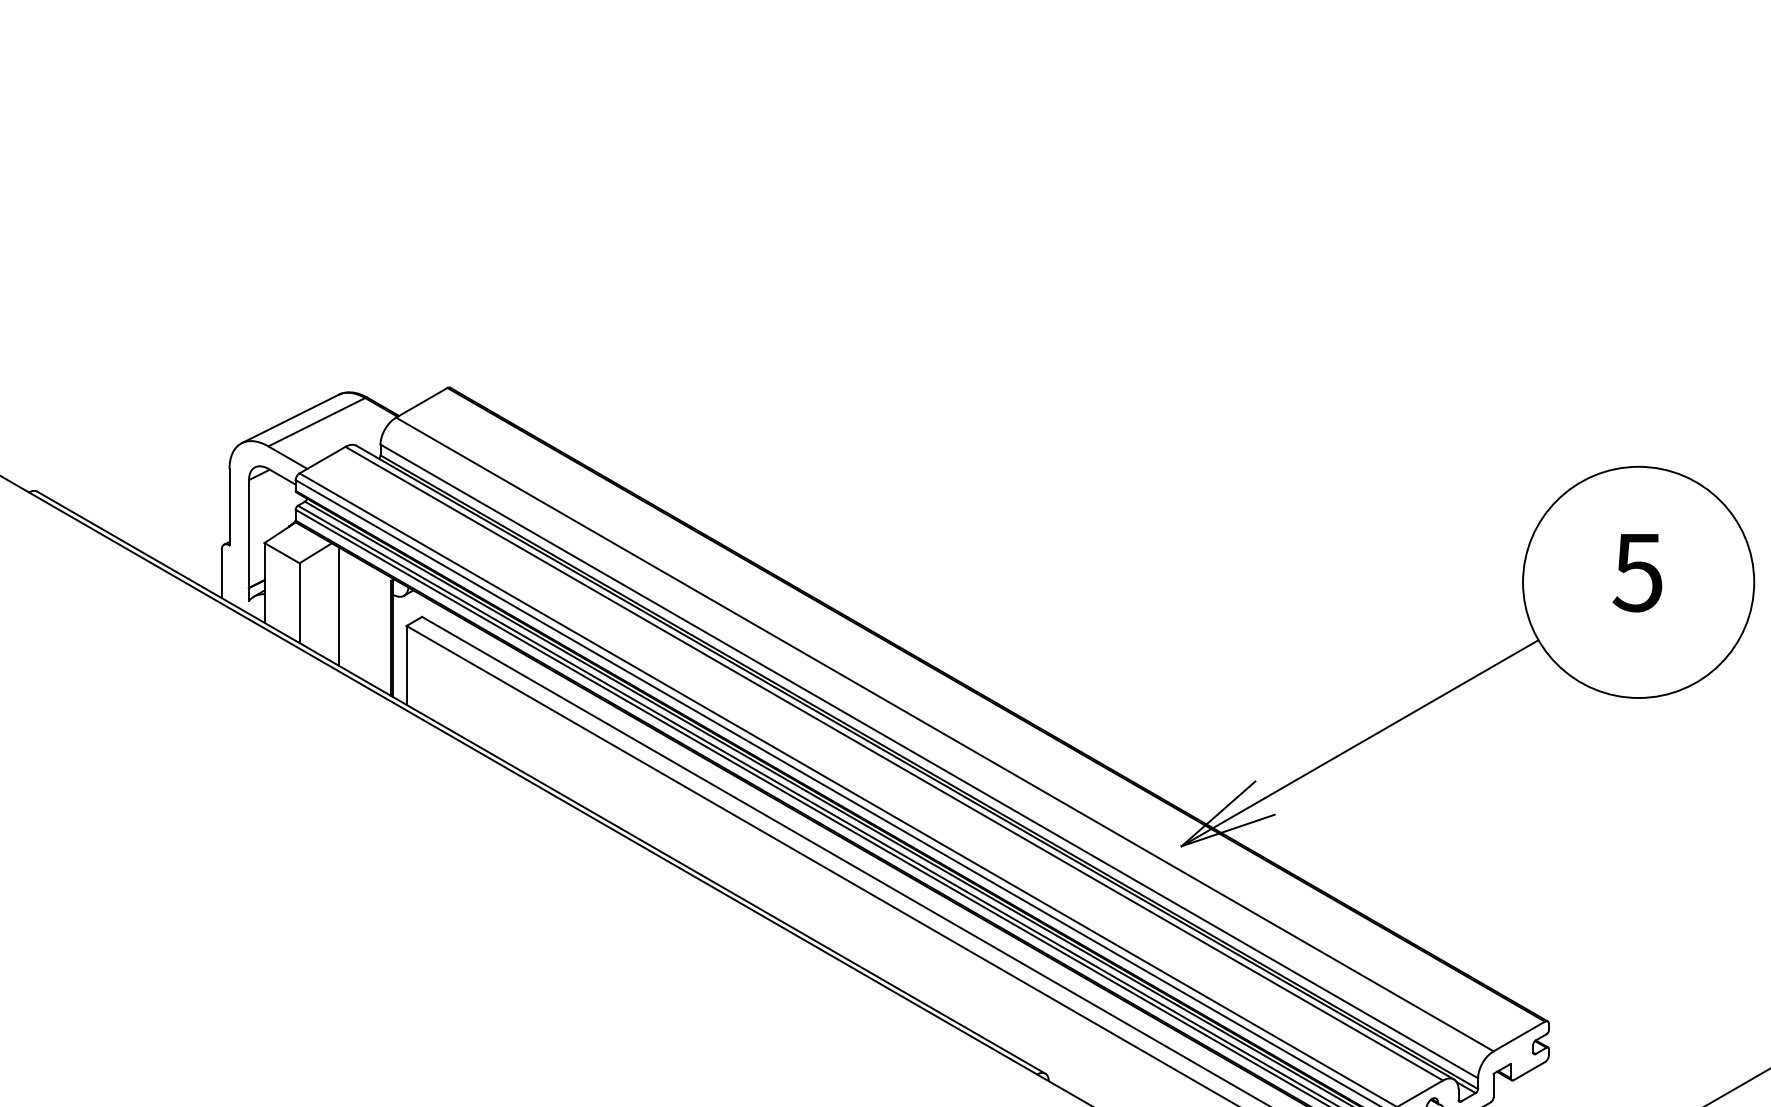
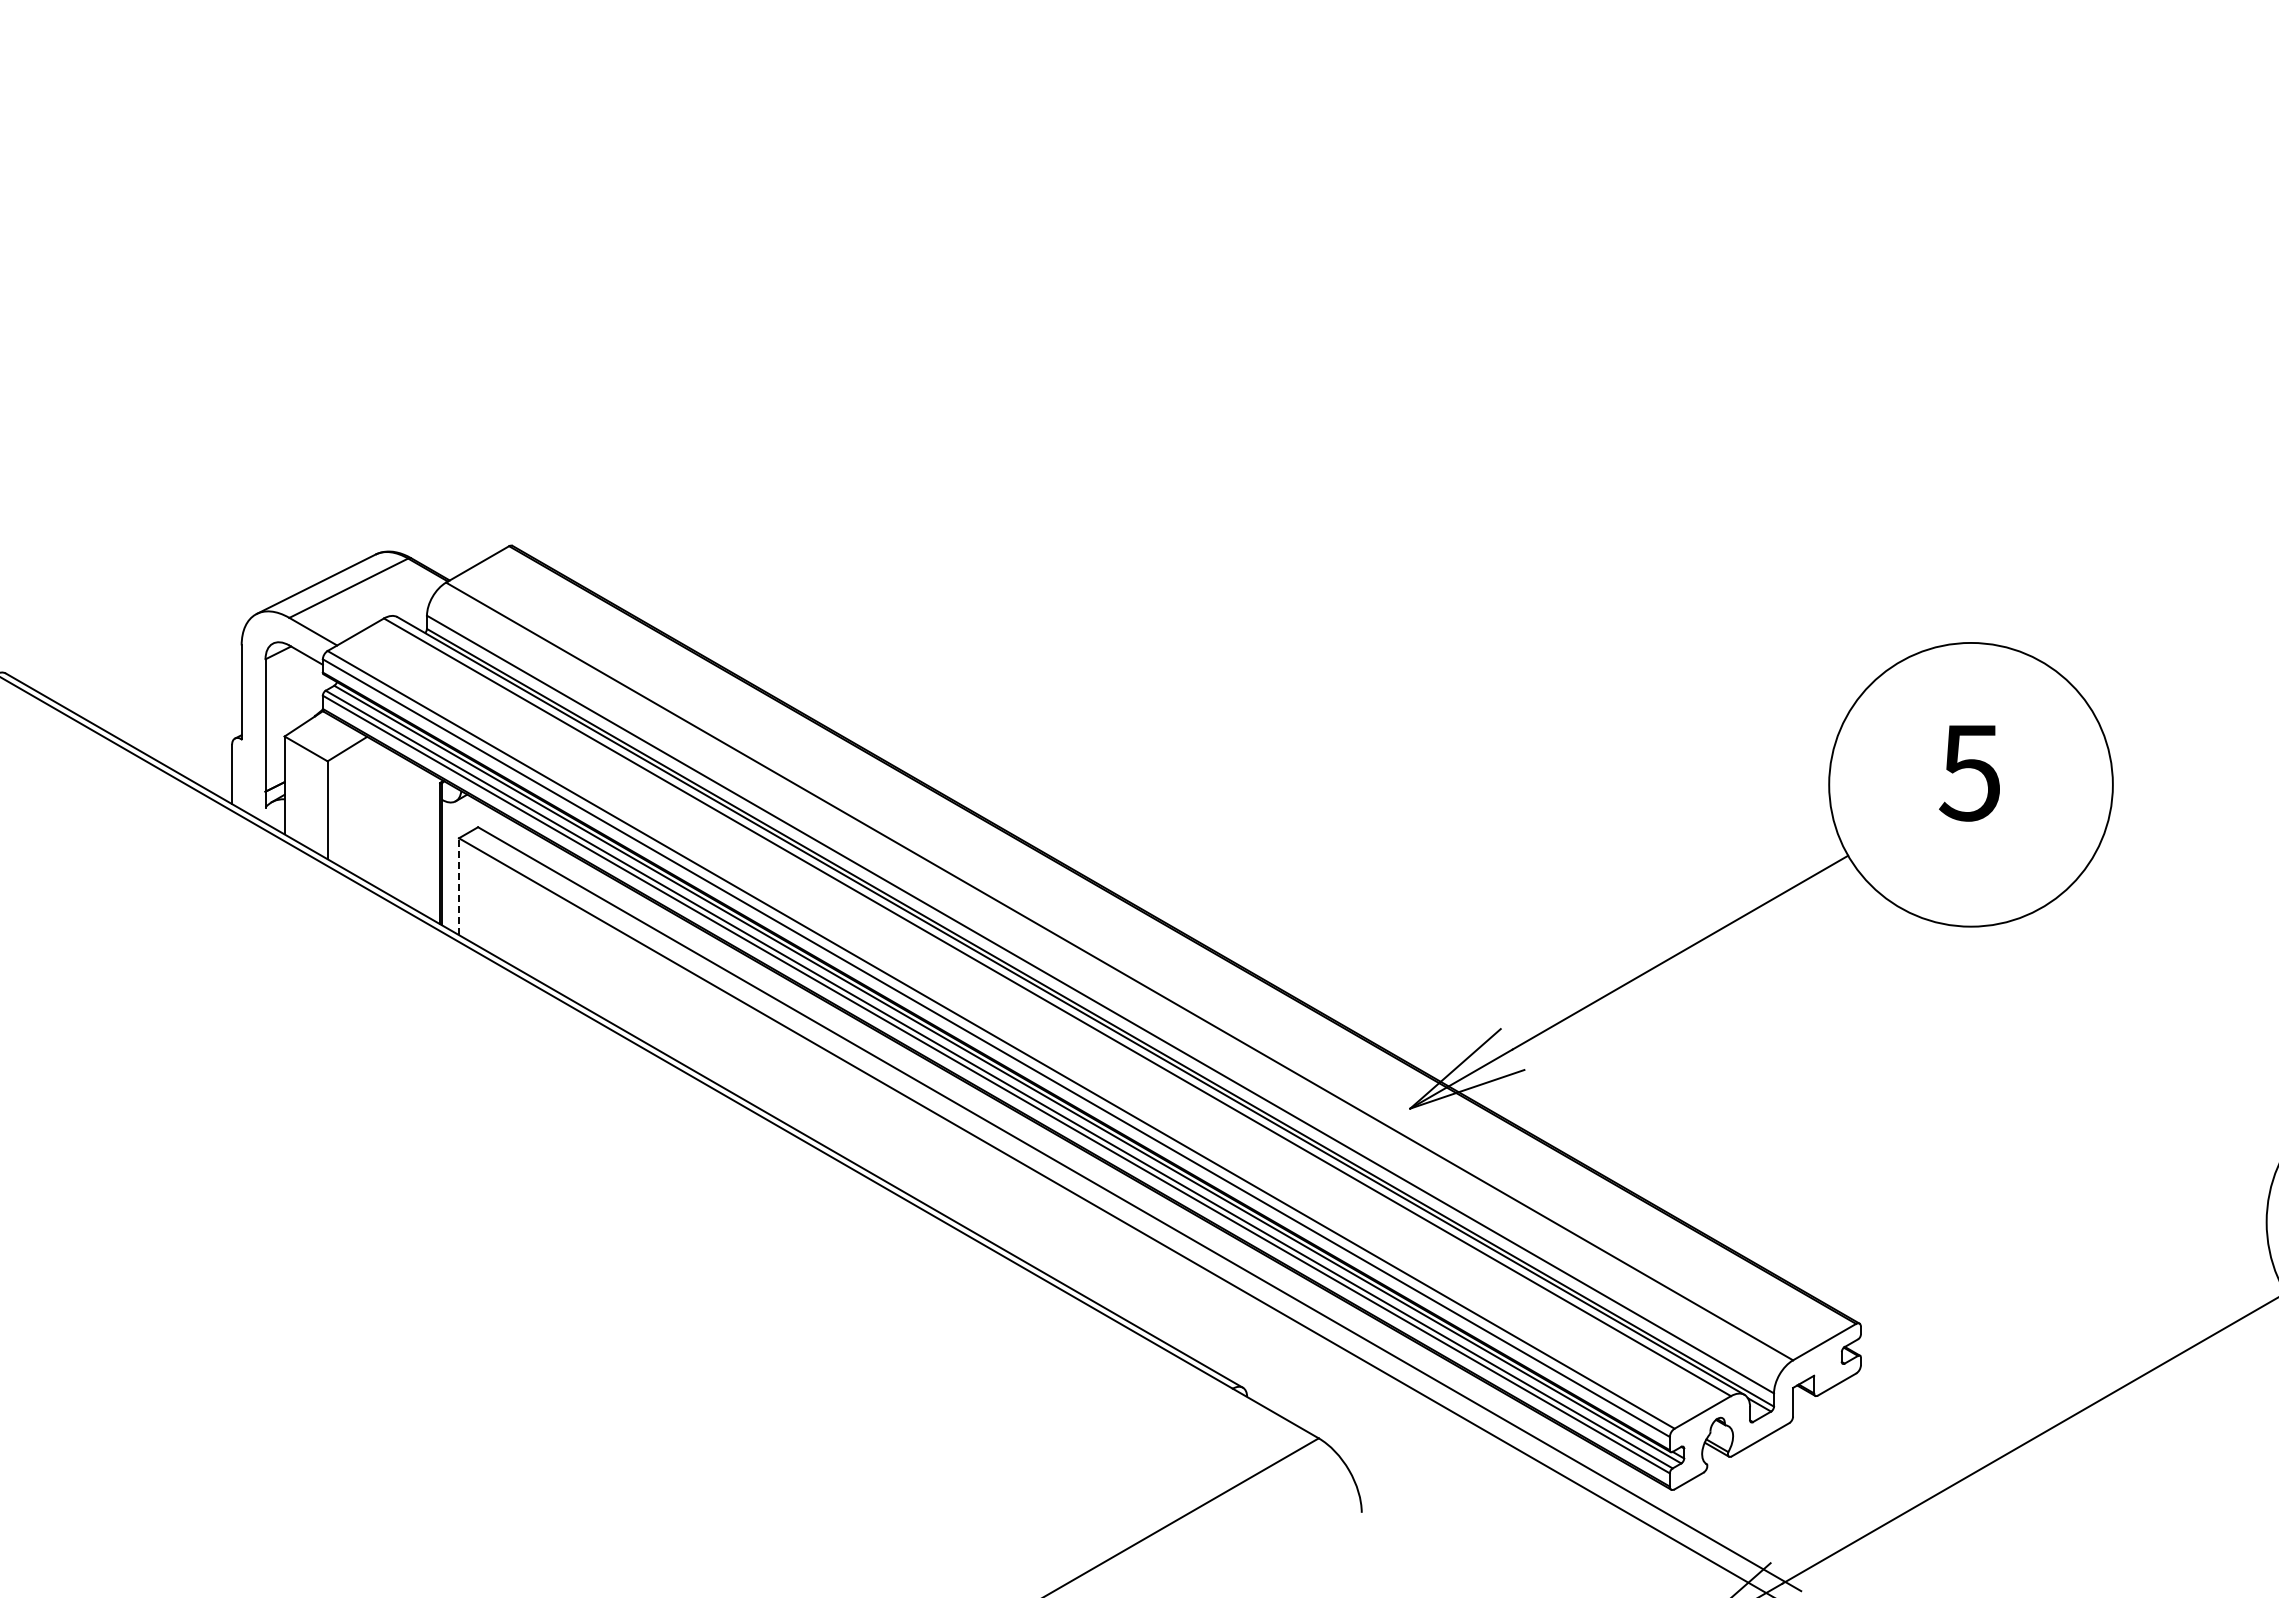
line: (338, 605) -> (375, 813), removed
line: (407, 665) -> (459, 886), solid -> dashed

